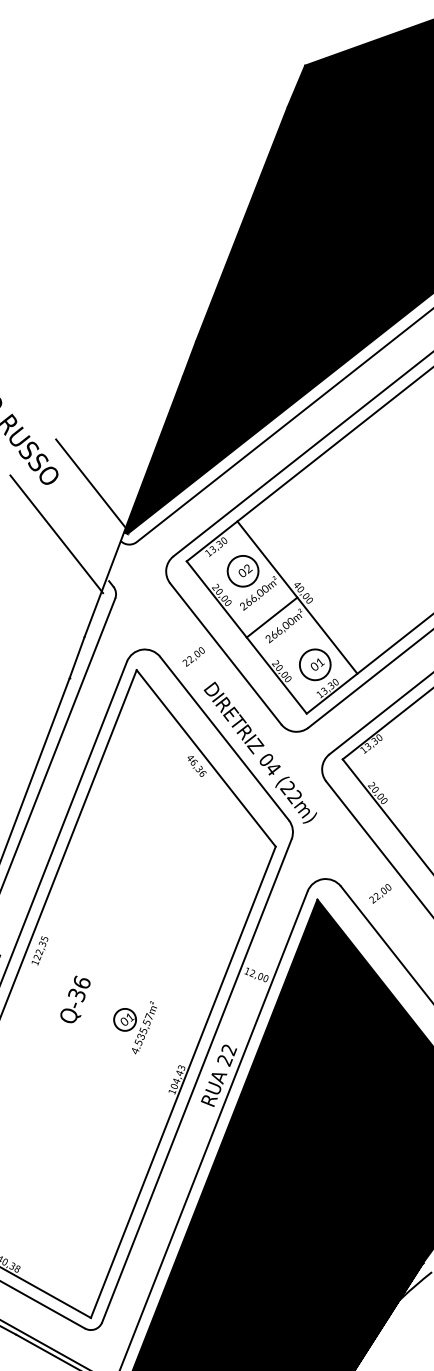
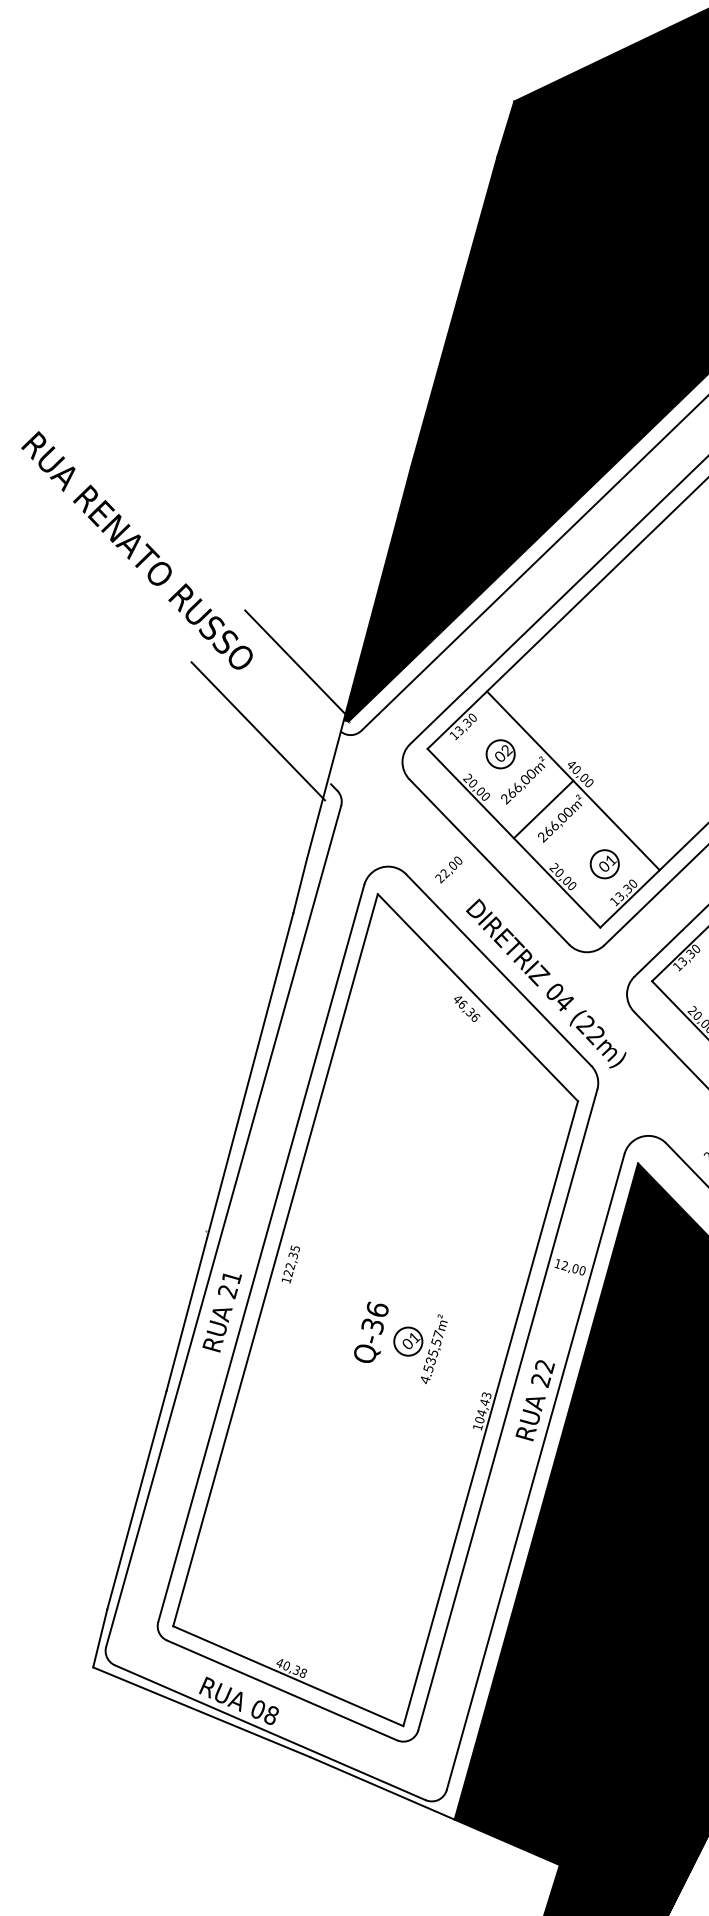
circle: (242, 571) -> (500, 754), size x0.71
circle: (314, 664) -> (604, 864), size x0.71
text: (75, 999) -> (371, 1331), moved

